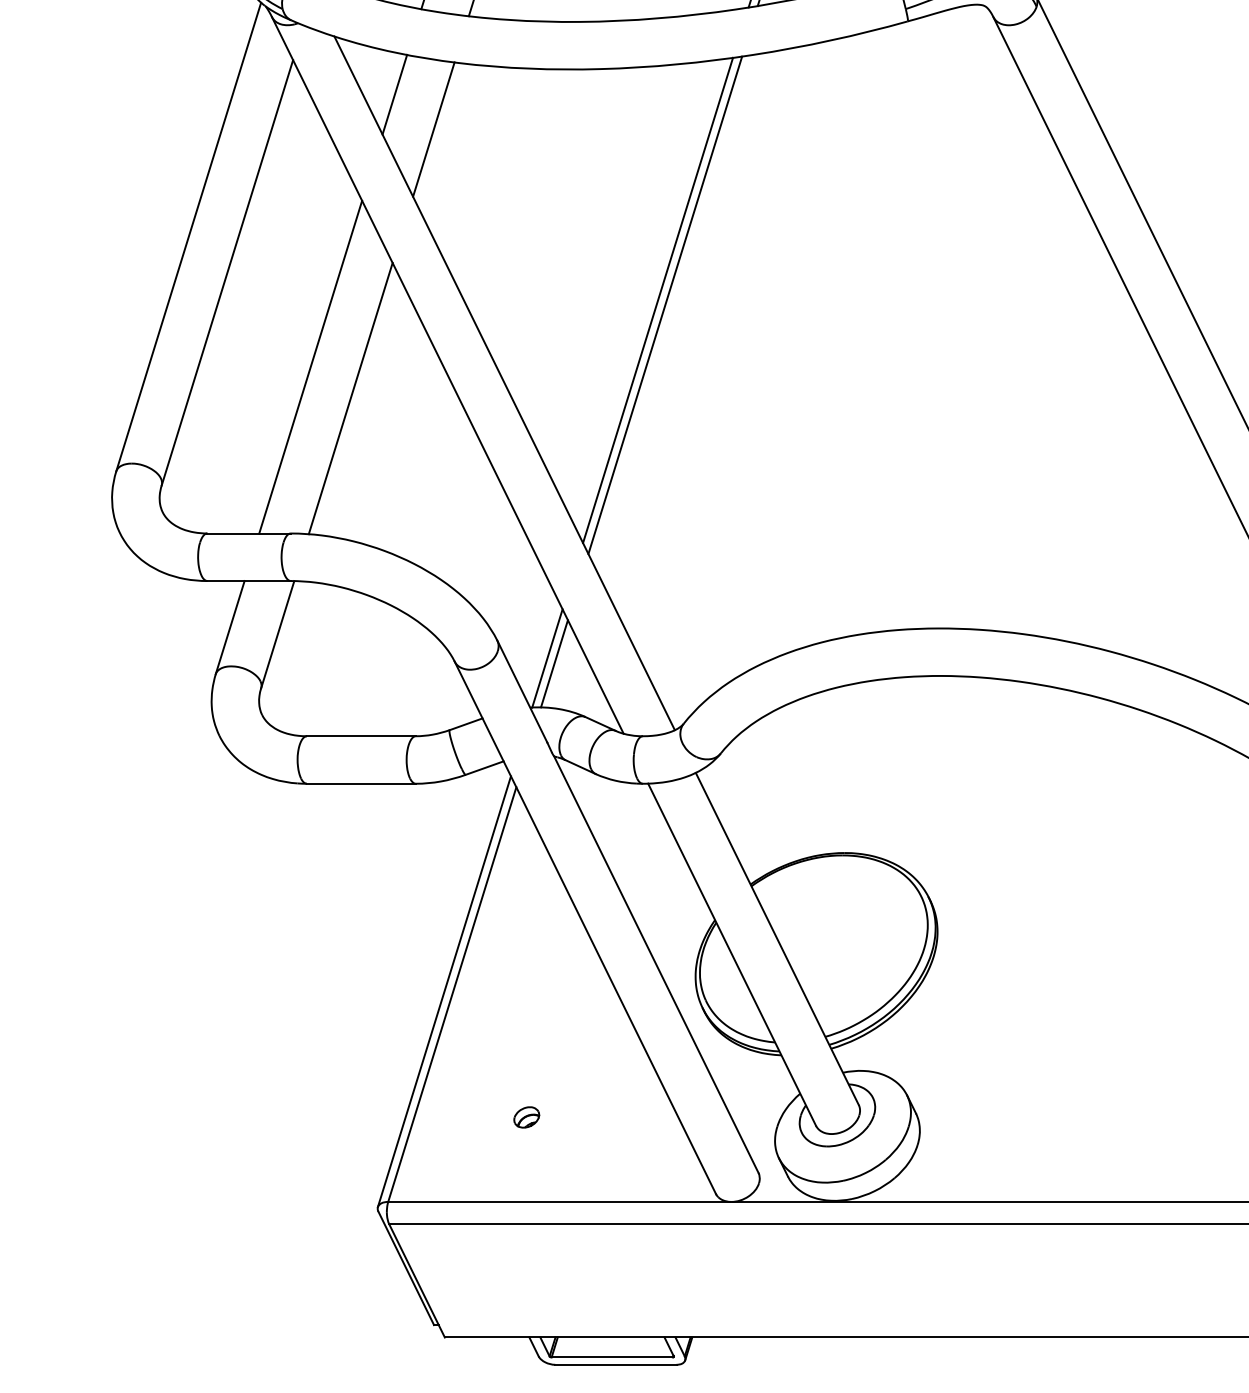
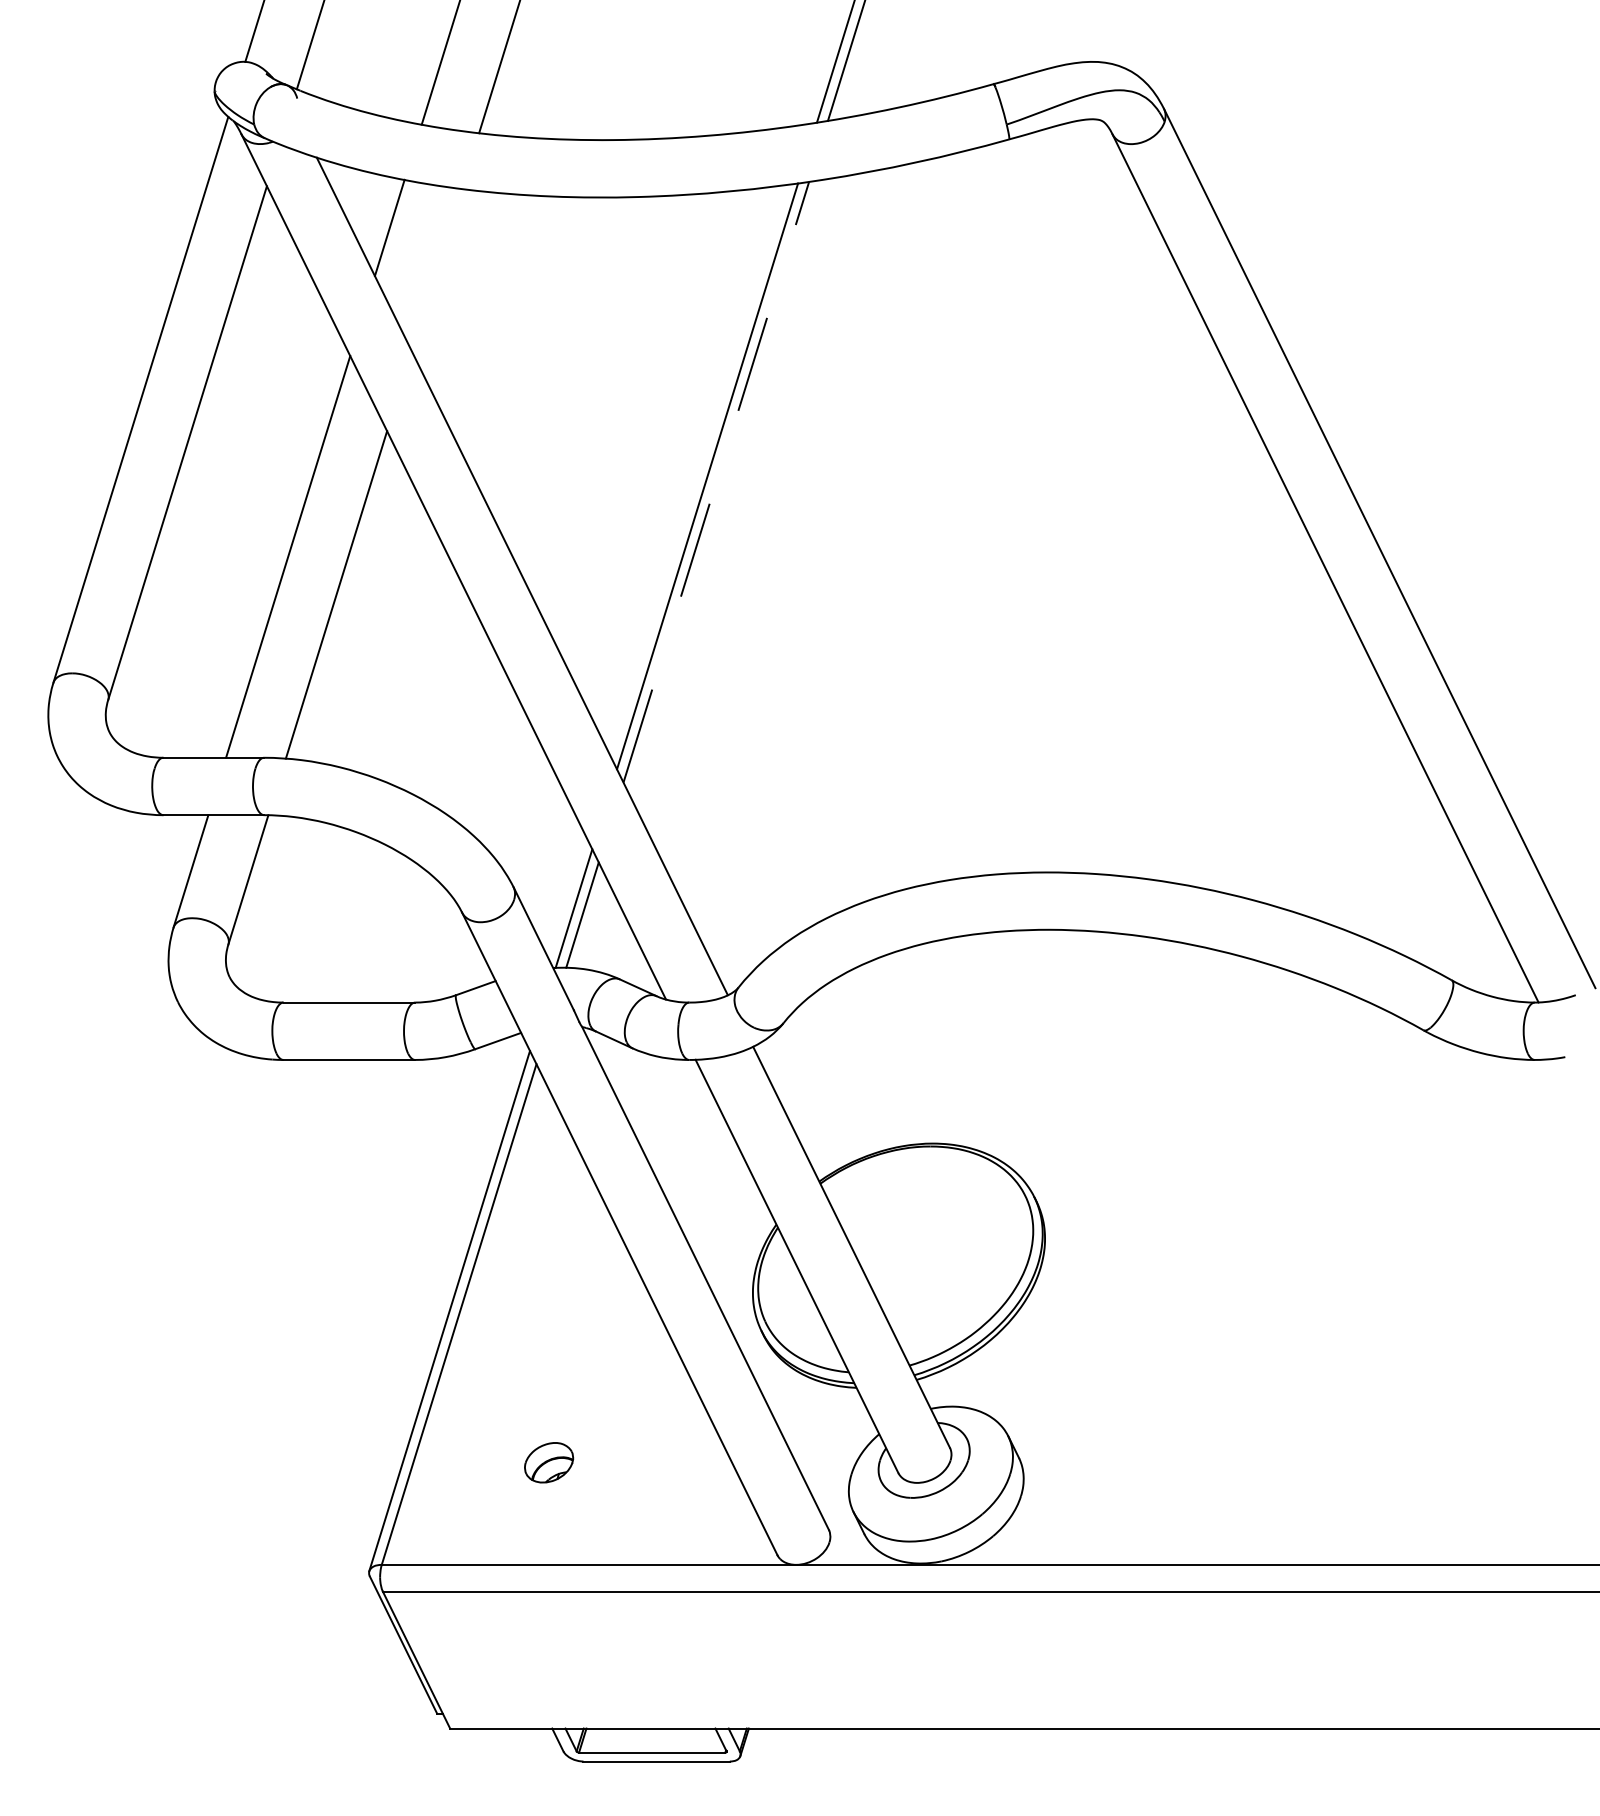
line: (433, 129) -> (436, 269), removed
line: (665, 304) -> (716, 481), solid -> dashed
part: (526, 1117) -> (548, 1462), size x1.6

